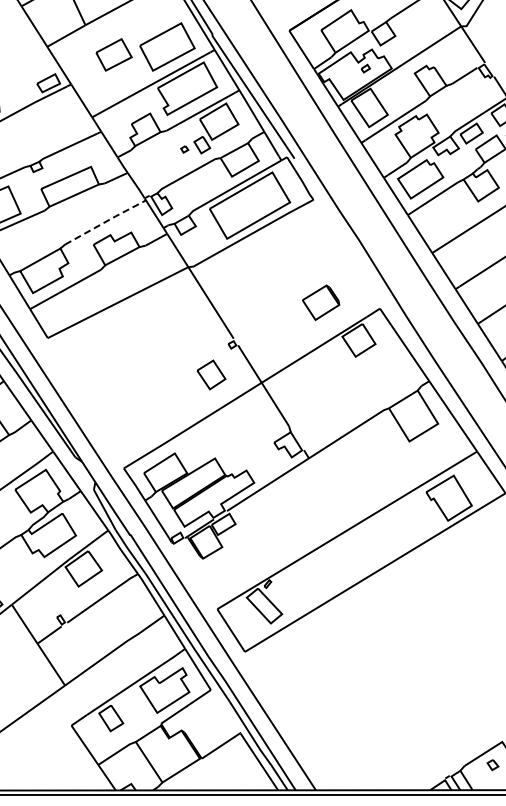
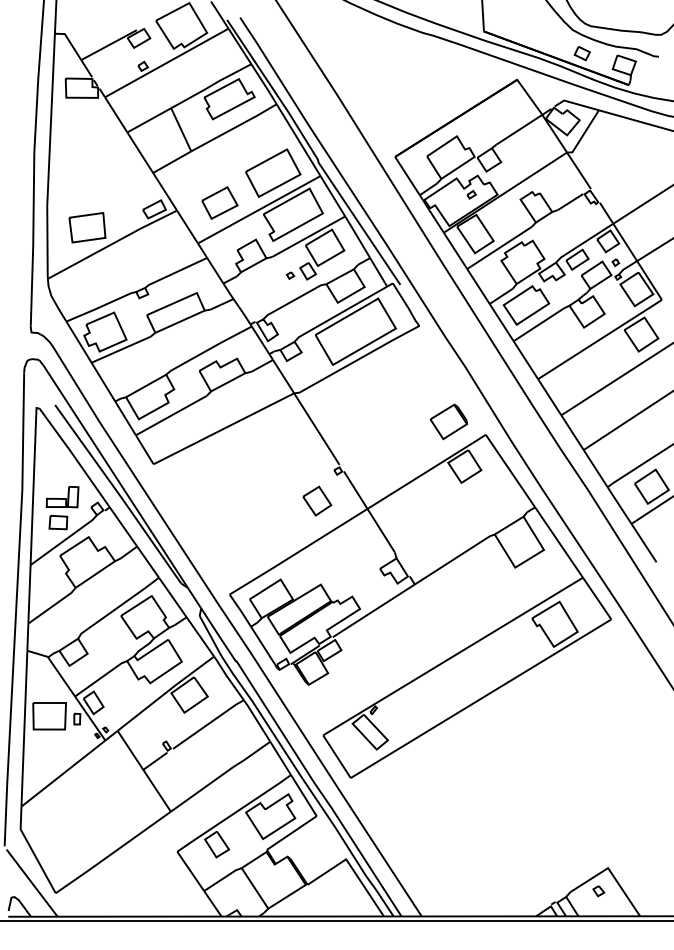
part: (113, 54) -> (219, 202), moved
line: (105, 221) -> (211, 347), dashed -> solid
part: (321, 302) -> (449, 421), moved

